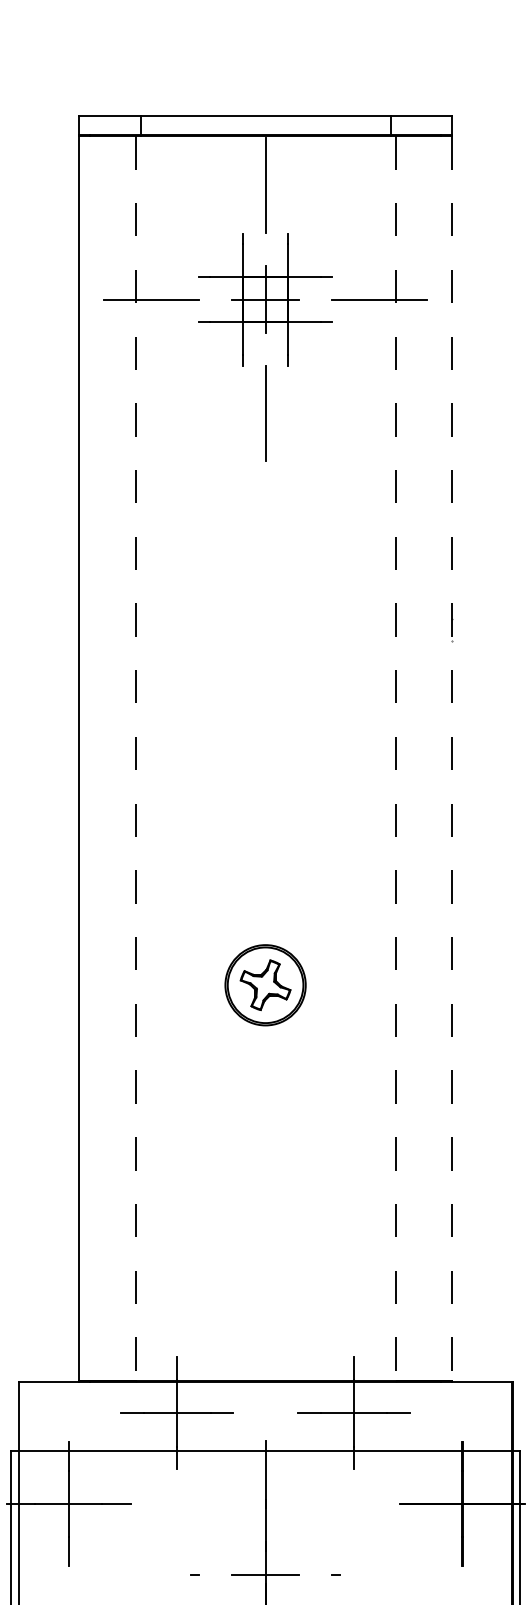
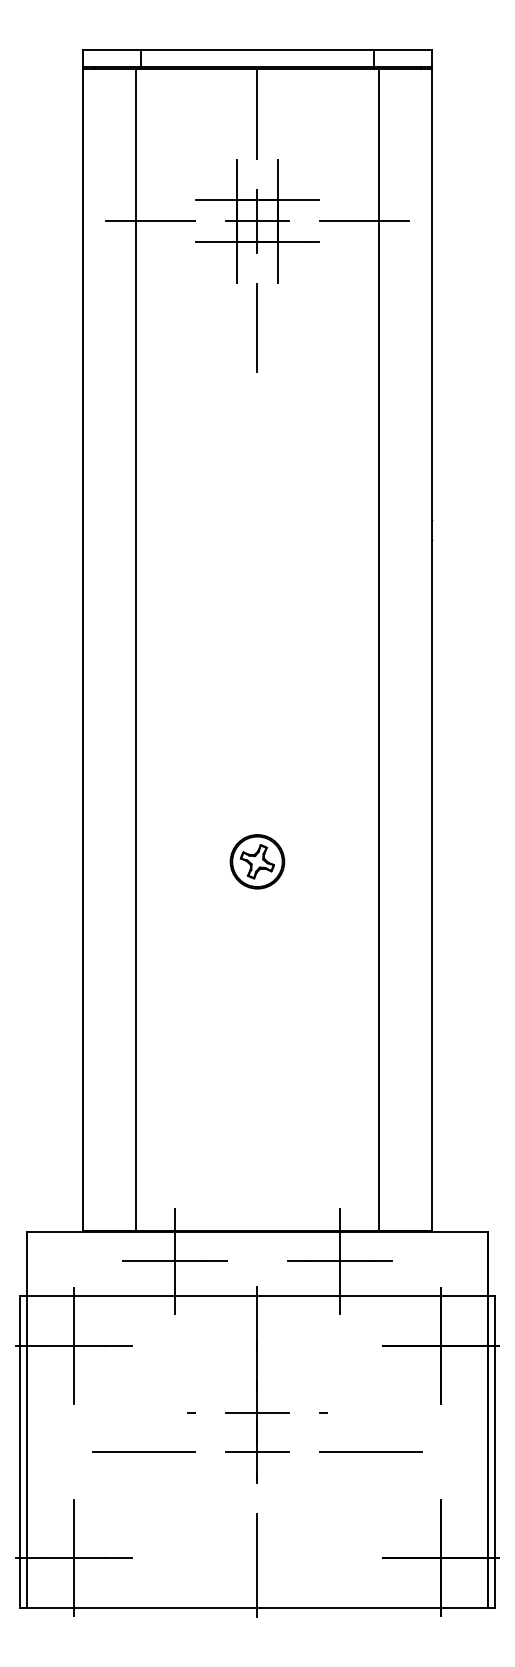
line: (135, 759) -> (135, 650), dashed -> solid
line: (395, 759) -> (378, 650), dashed -> solid
line: (451, 759) -> (431, 650), dashed -> solid
part: (265, 985) -> (257, 861), size x0.71

